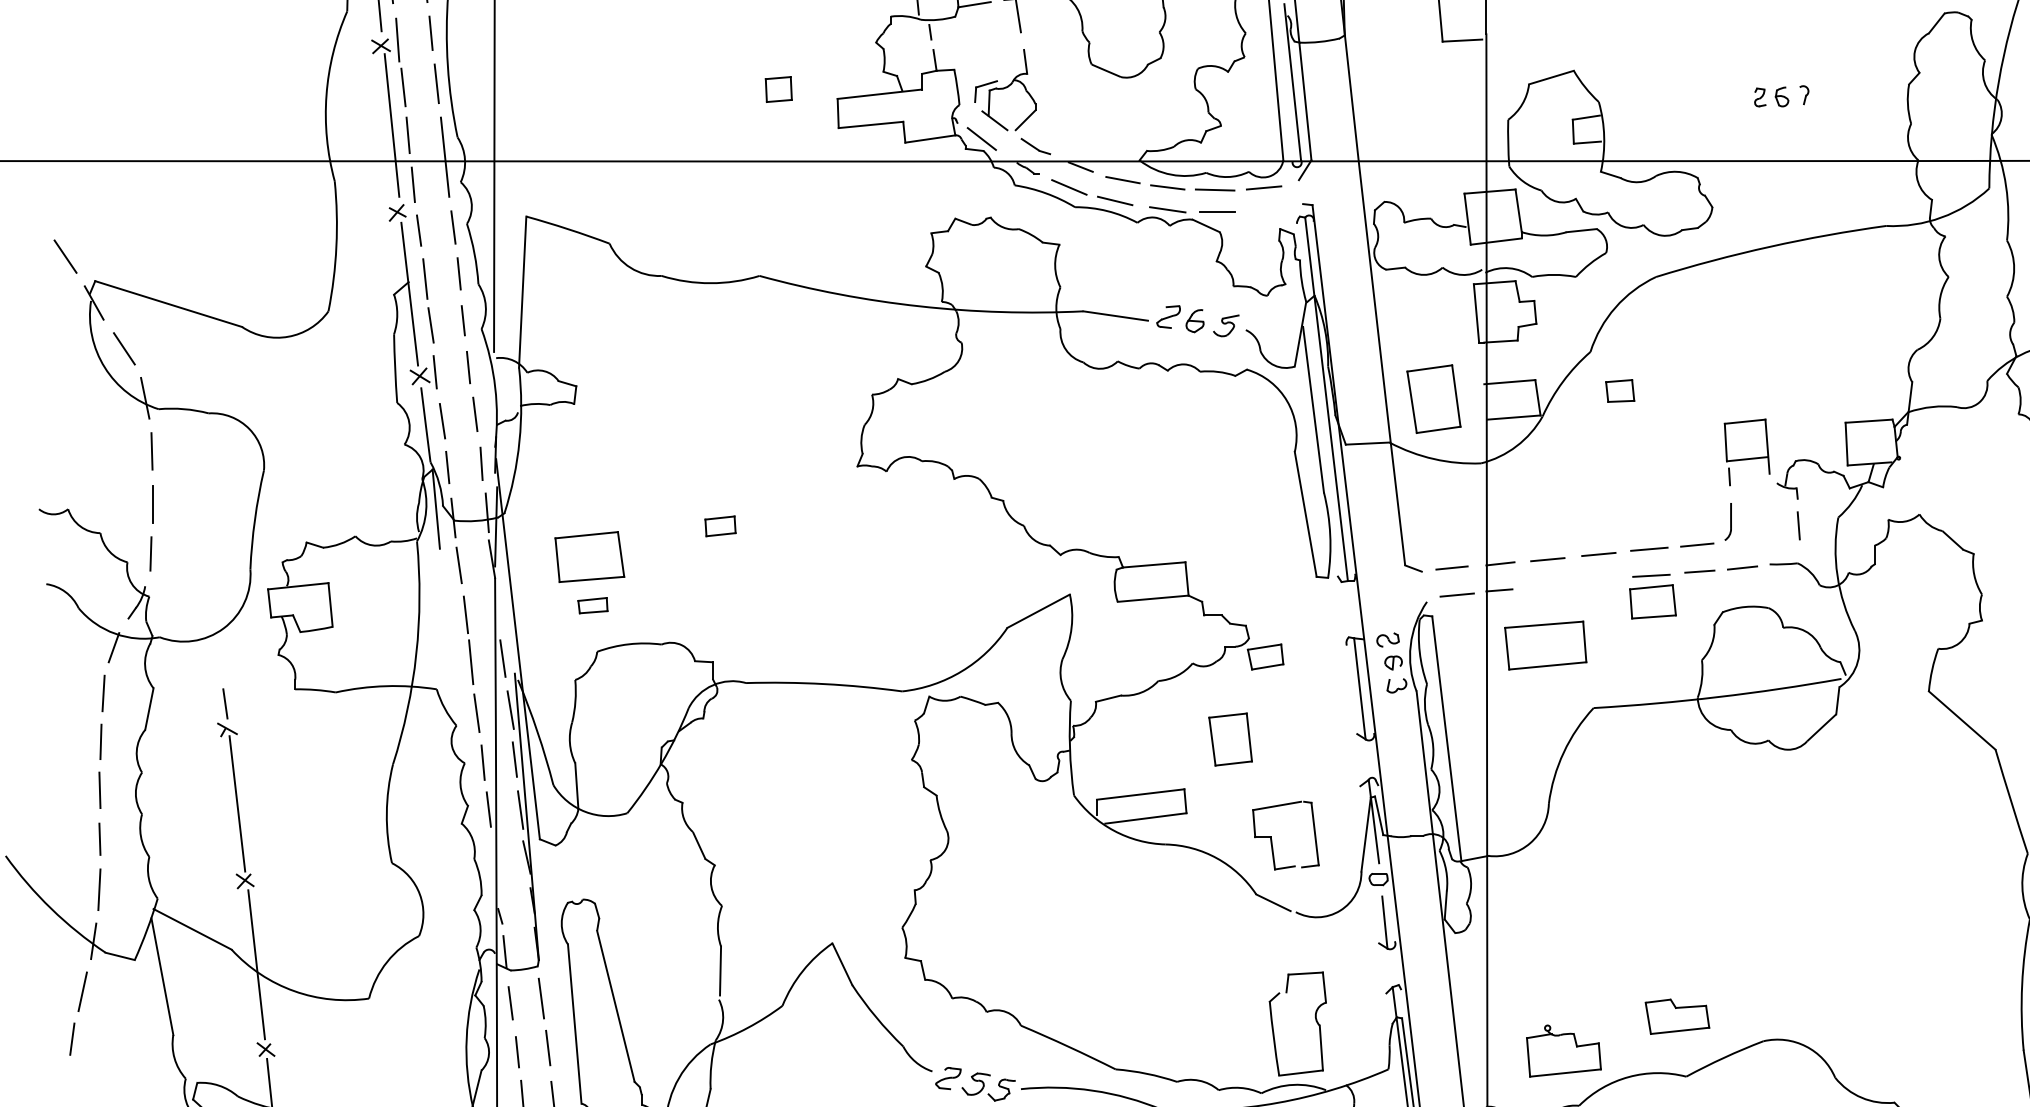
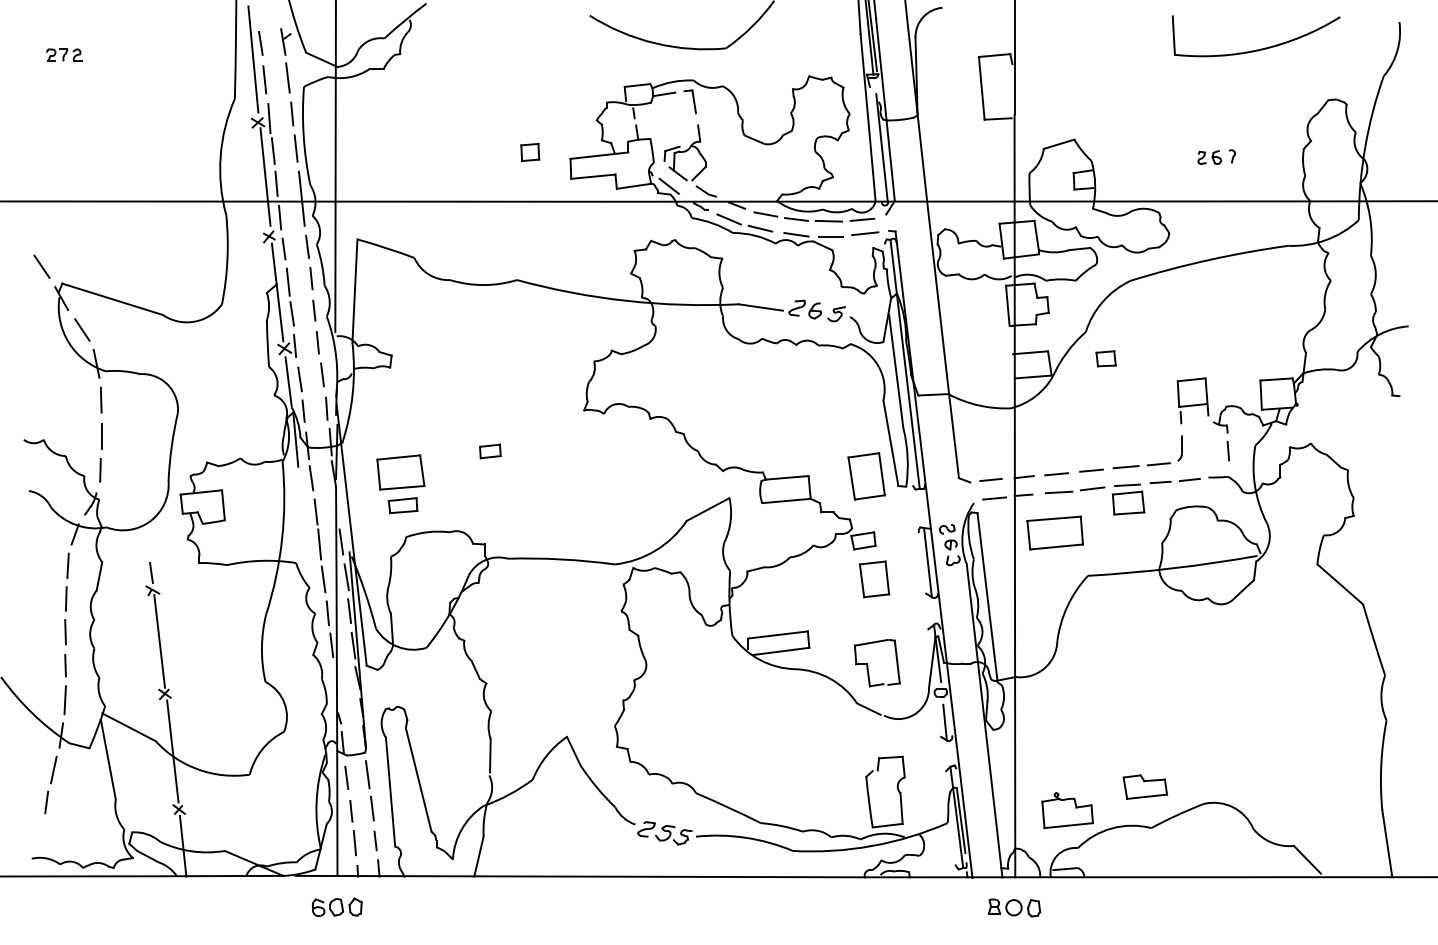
line: (1268, 207) -> (865, 233), added
part: (1433, 399) -> (866, 476), moved
part: (1575, 583) -> (1075, 490), added
part: (592, 605) -> (402, 505), size x1.43
part: (1230, 739) -> (874, 579), moved

